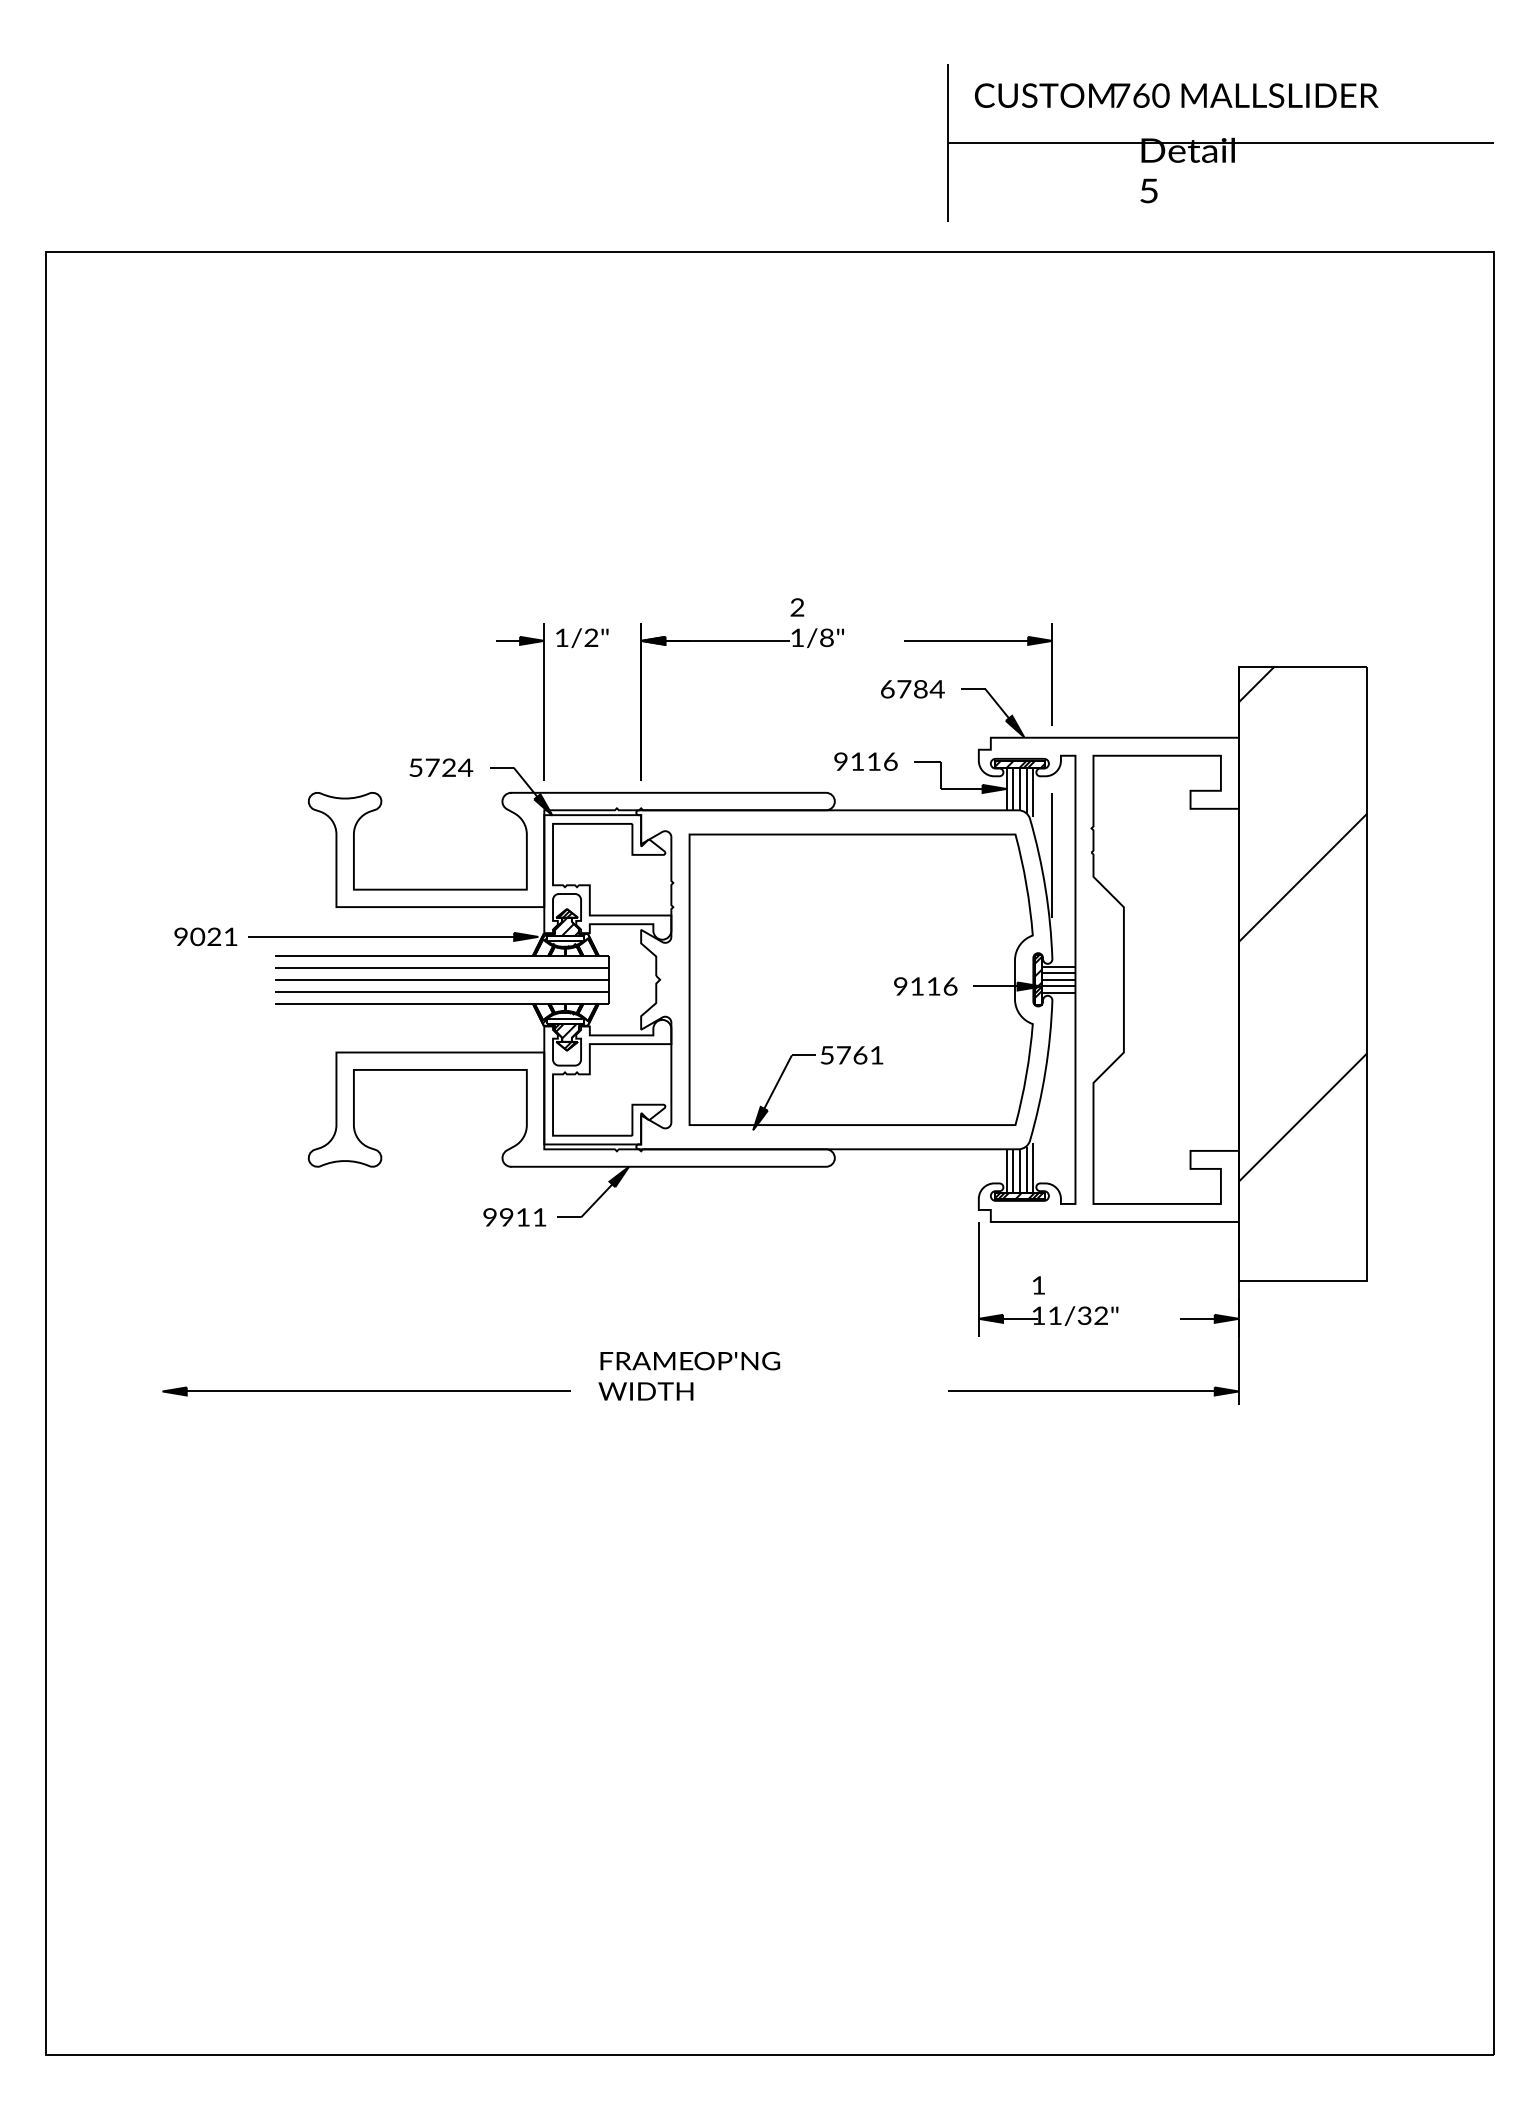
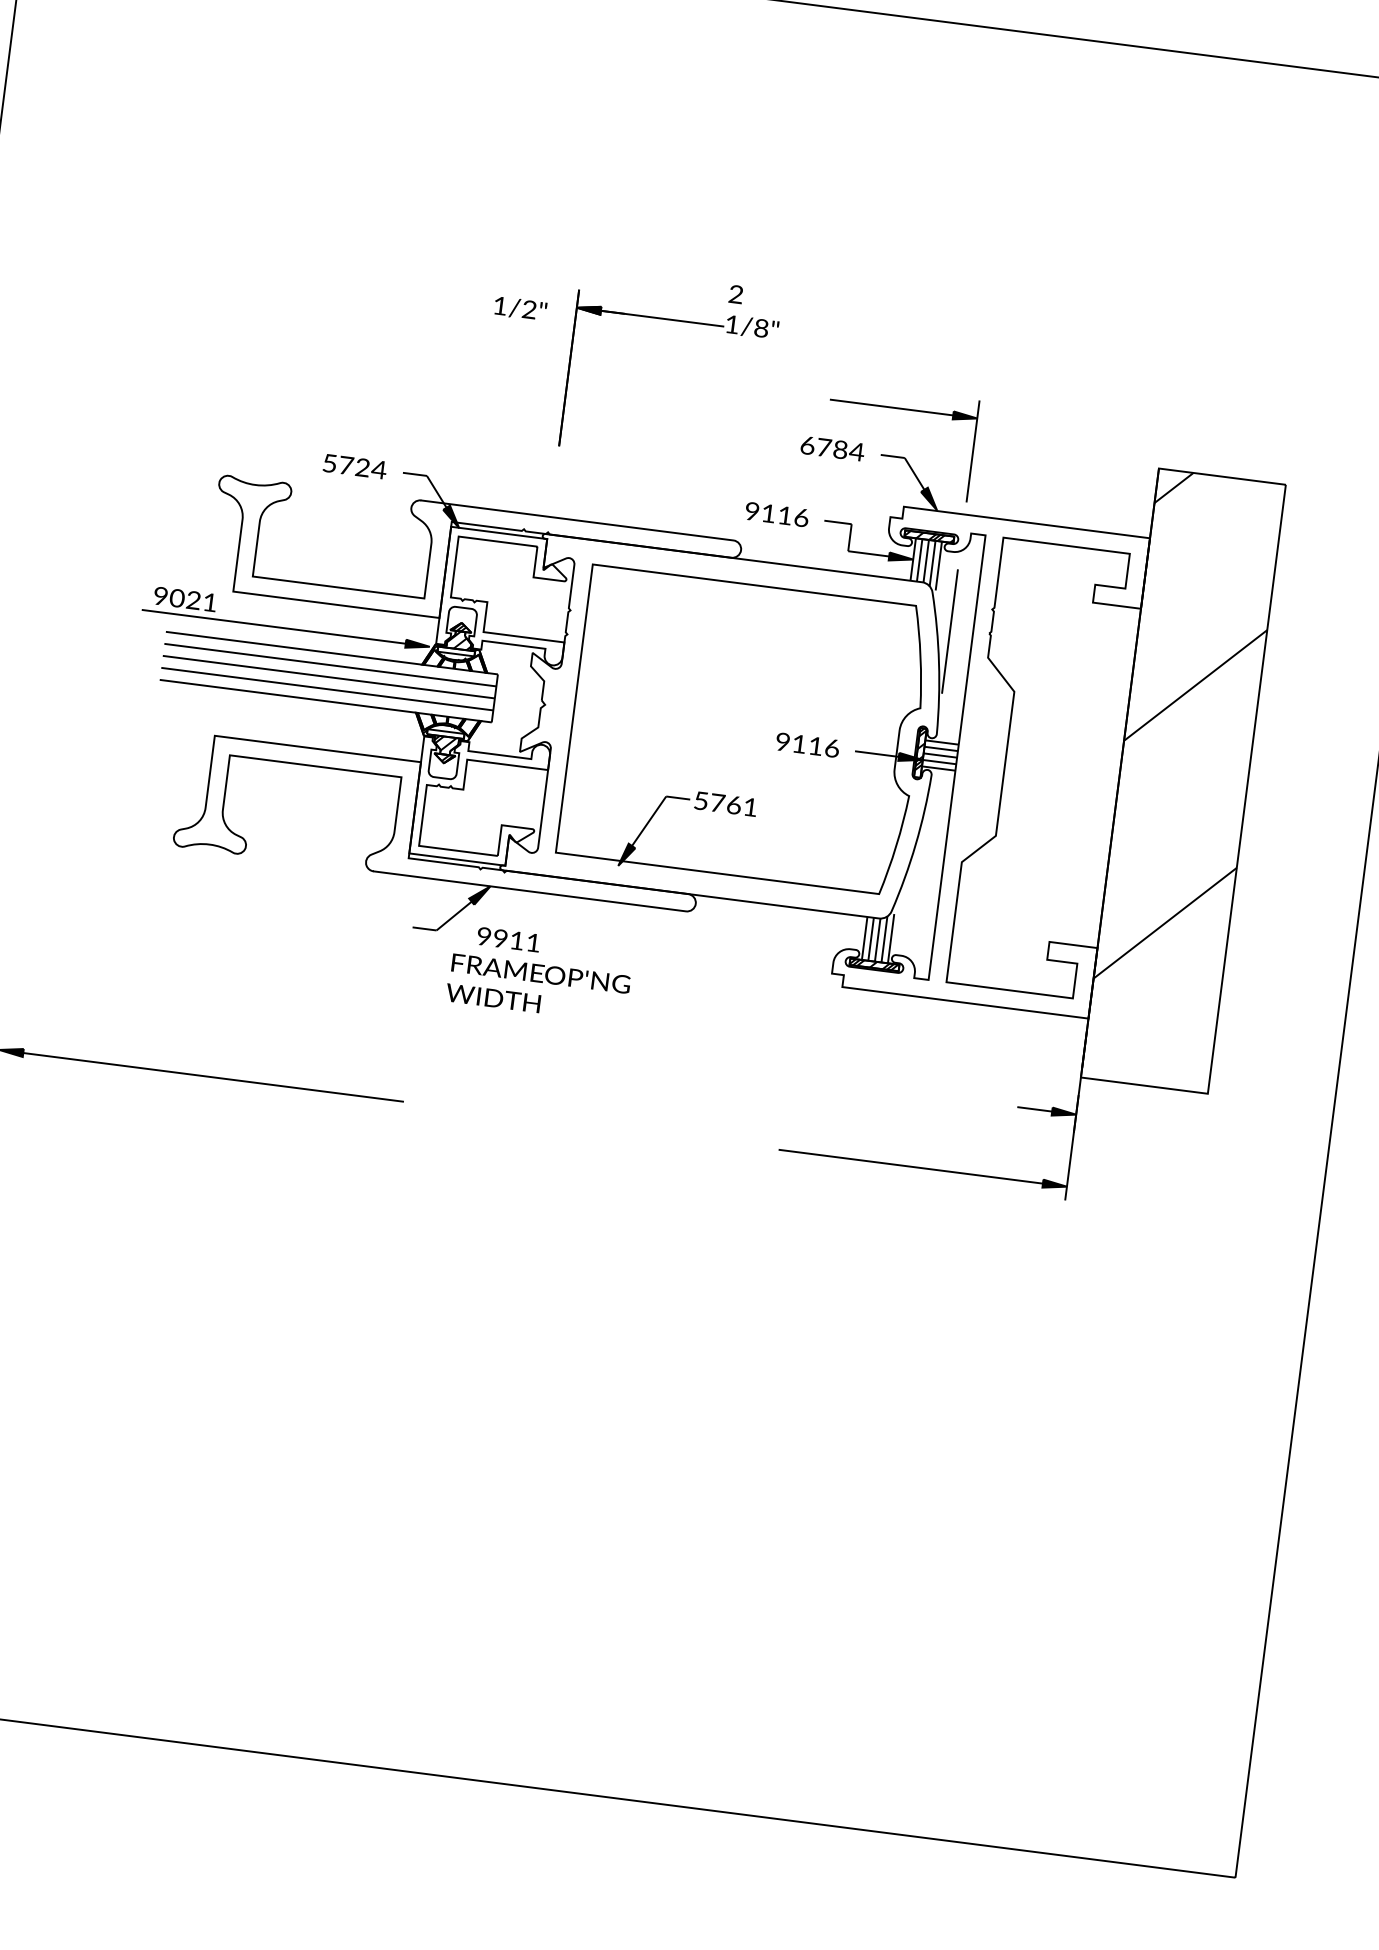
text: (582, 637) -> (520, 308), moved
part: (741, 641) -> (676, 321), moved
part: (543, 701) -> (464, 413), removed
text: (205, 936) -> (185, 598), moved
text: (514, 1217) -> (508, 939), moved
part: (1040, 1279) -> (884, 1050), removed
text: (689, 1375) -> (538, 987), moved

